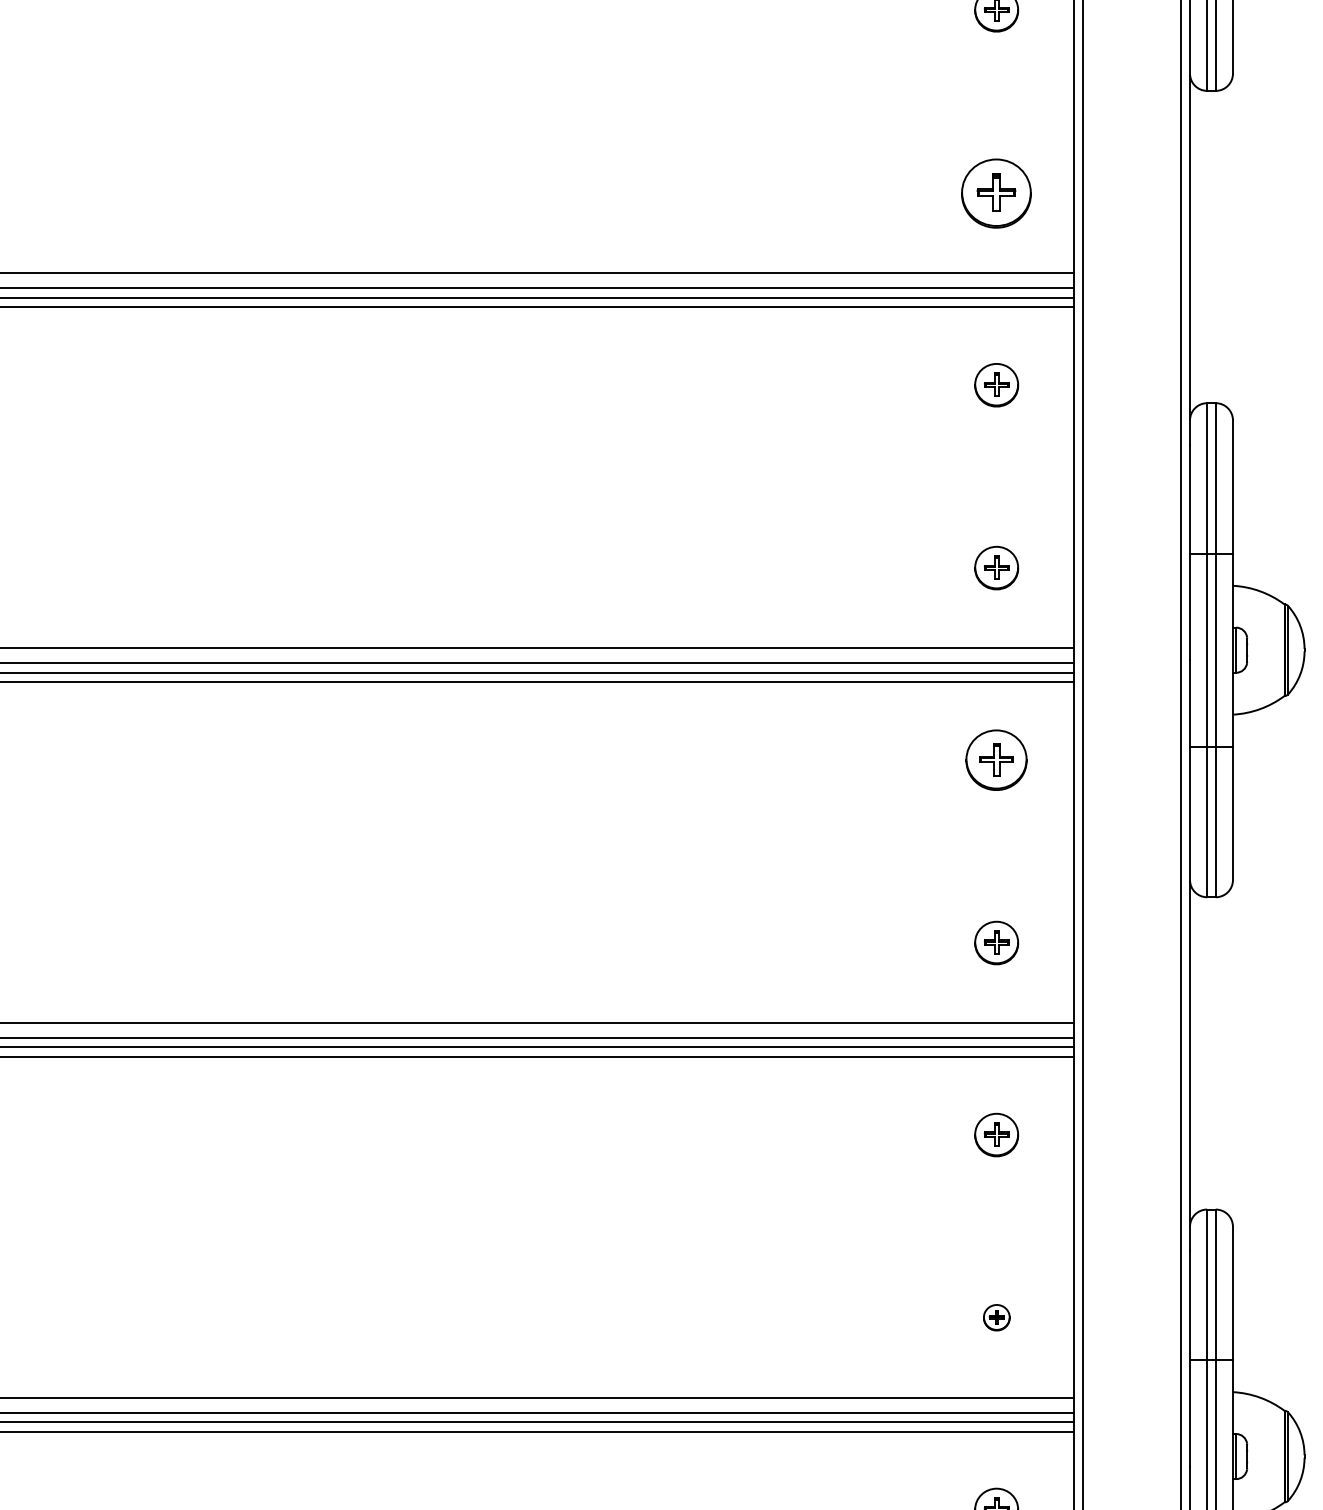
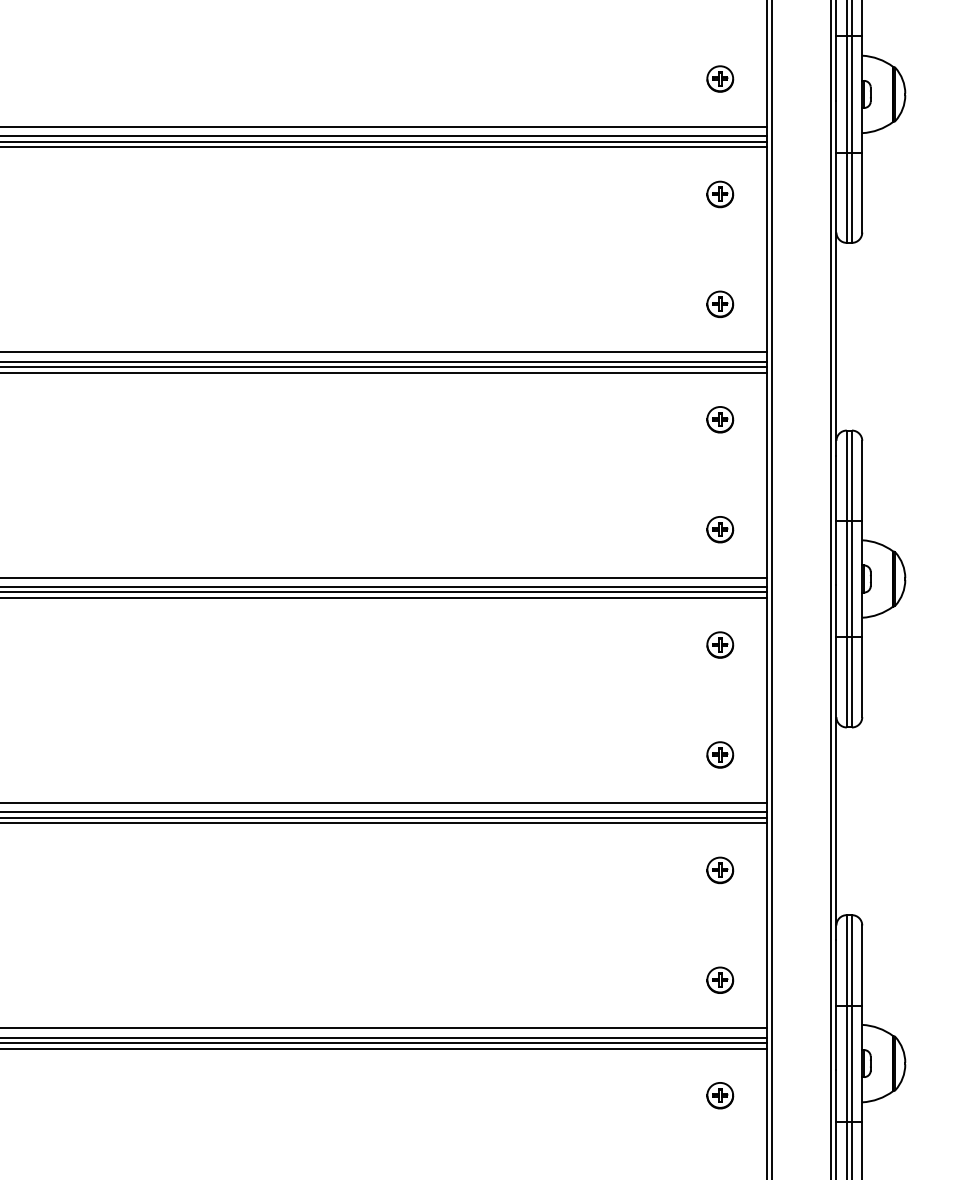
part: (997, 191) -> (720, 303), size x0.62
part: (997, 759) -> (720, 644), size x0.71
part: (997, 1316) -> (720, 979), size x1.67

